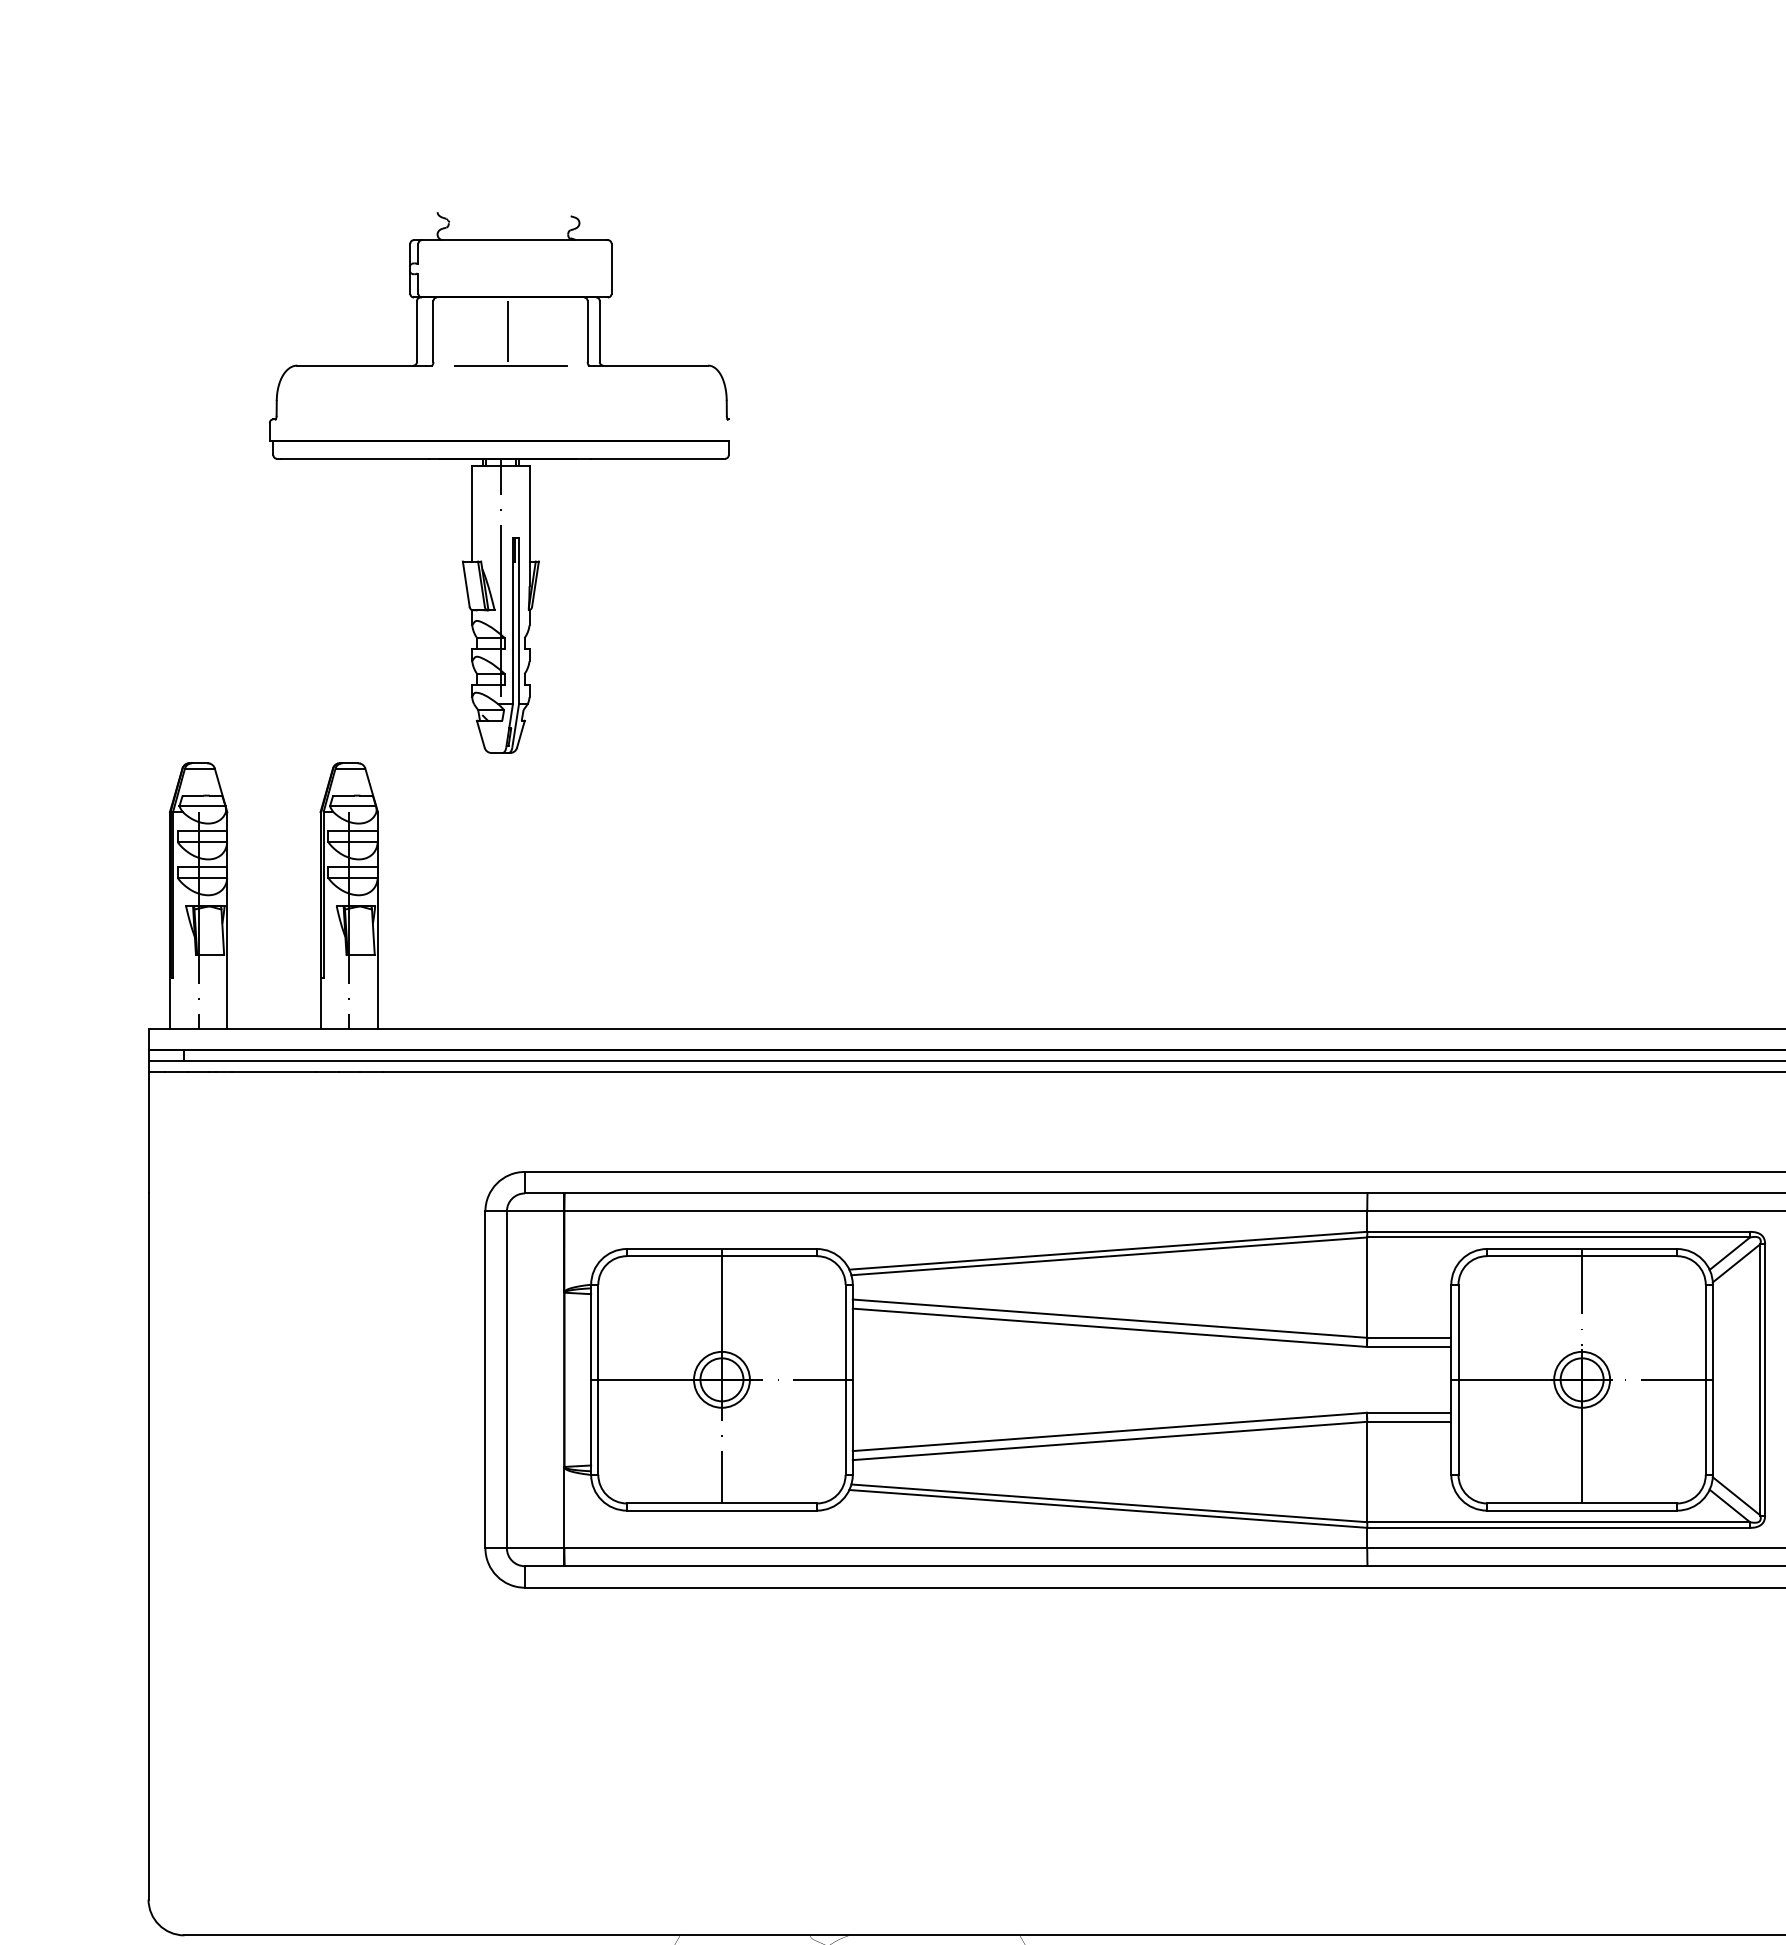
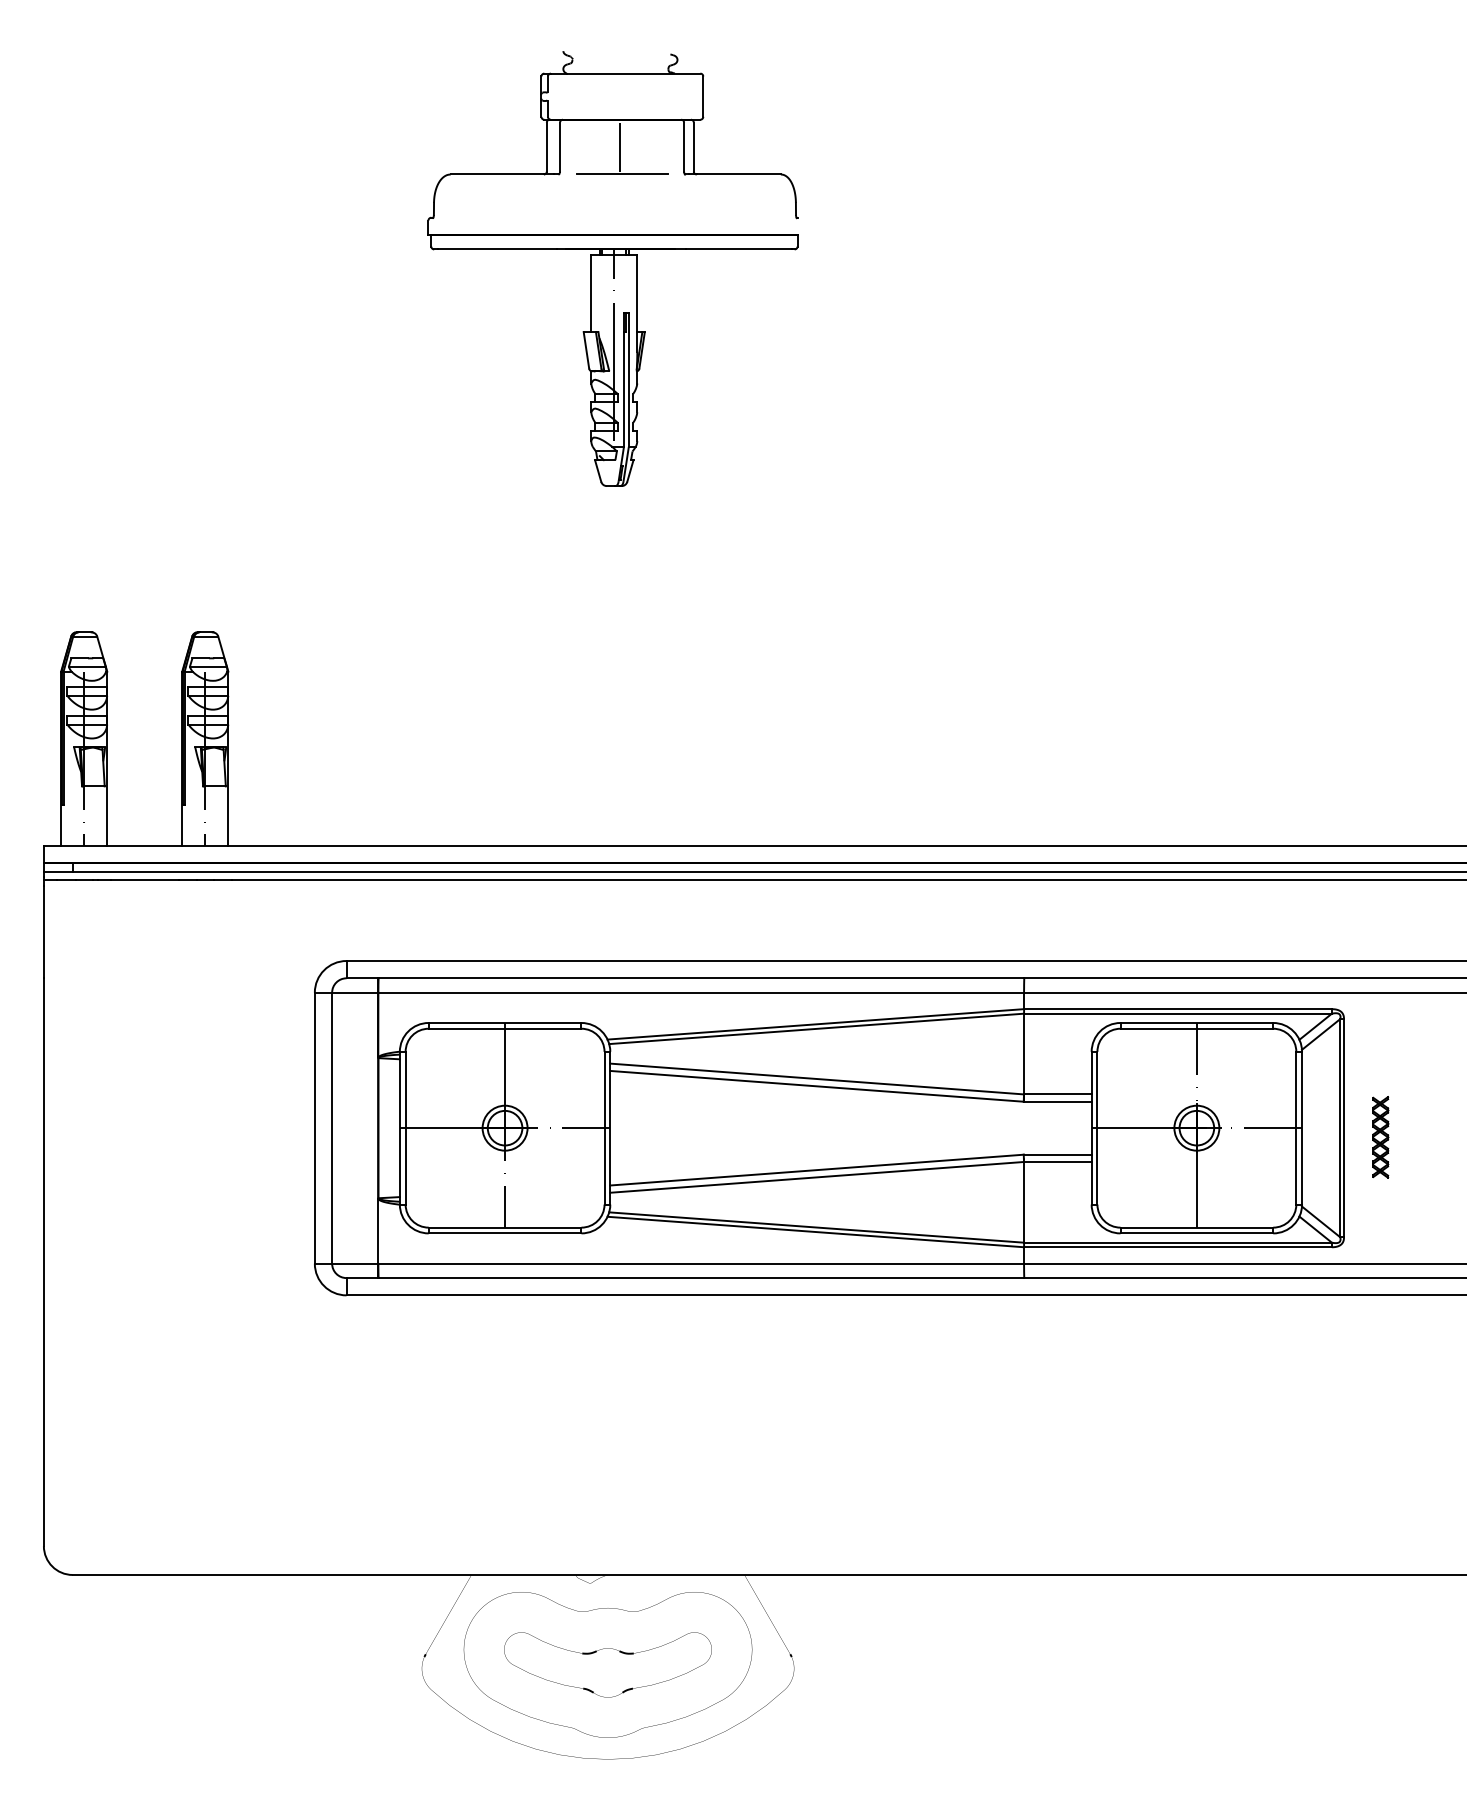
part: (498, 482) -> (612, 268), moved

